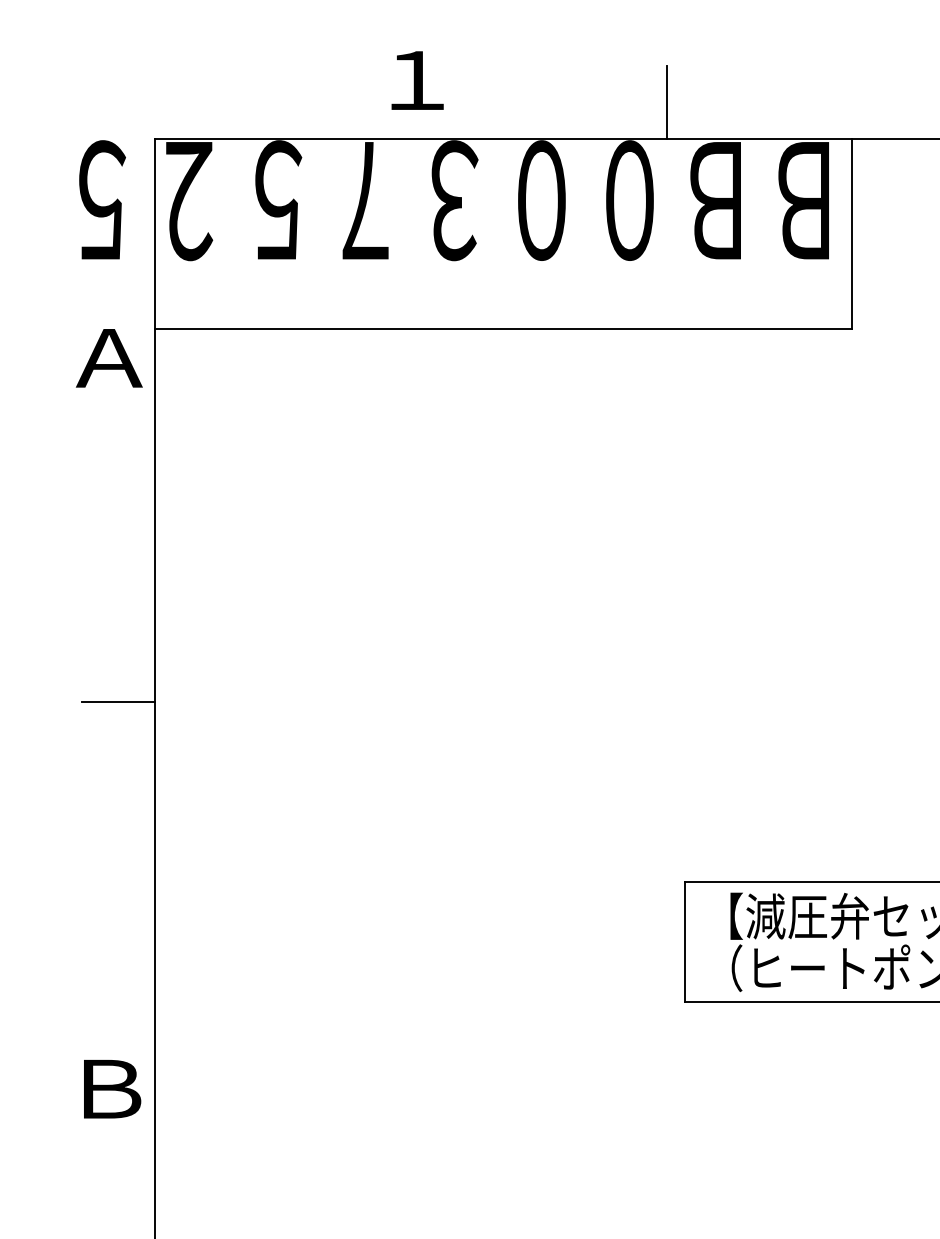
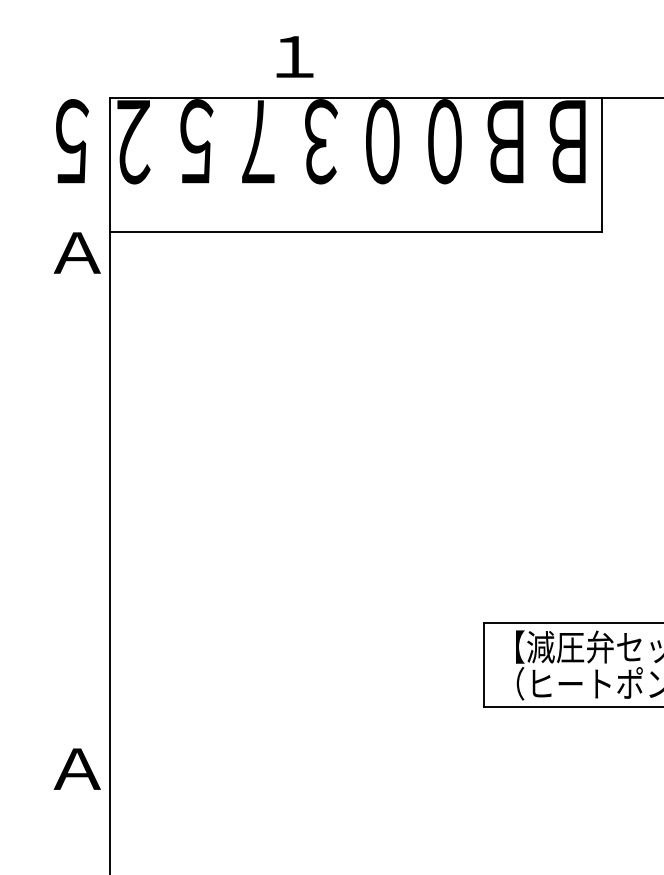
line: (666, 102) -> (470, 72), removed
line: (118, 701) -> (83, 495), removed
text: (108, 1088) -> (76, 768), Ｂ -> Ａ

